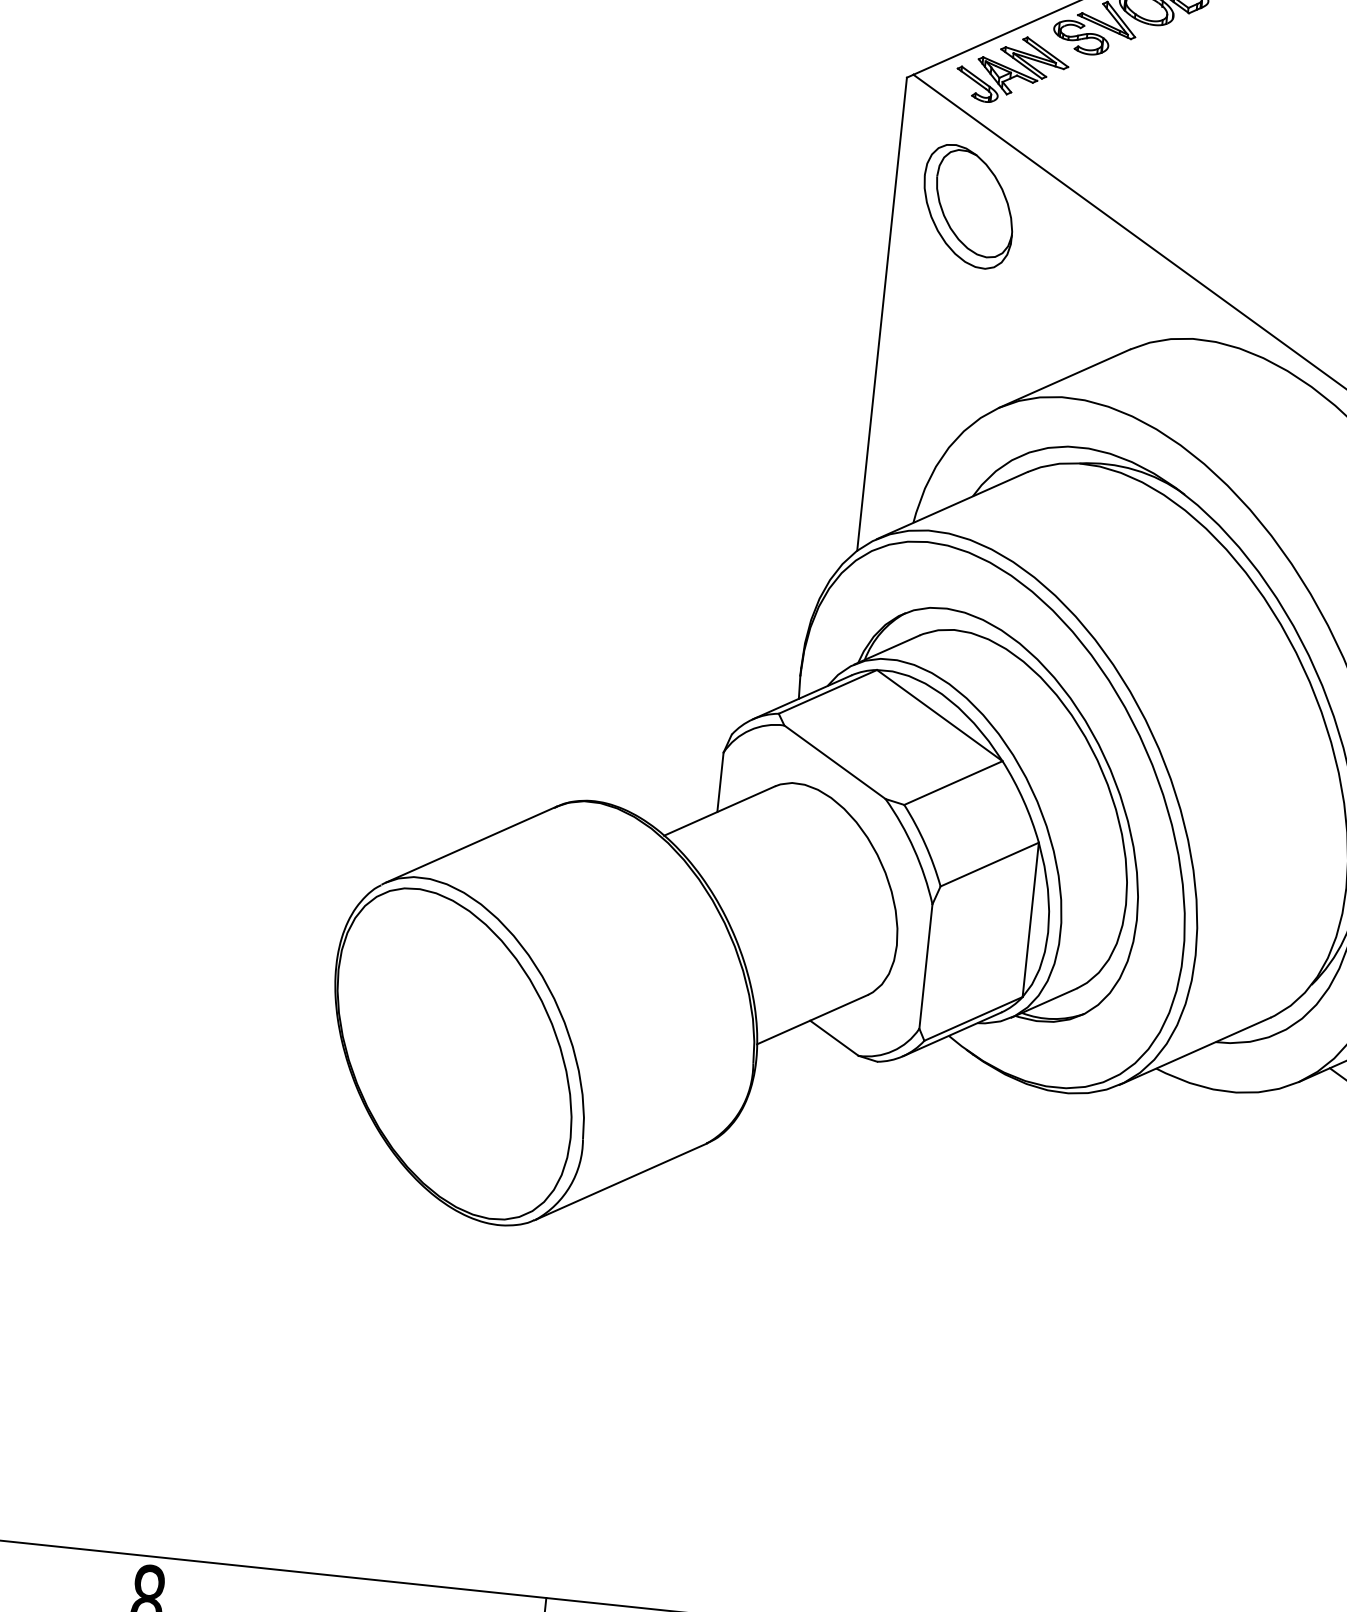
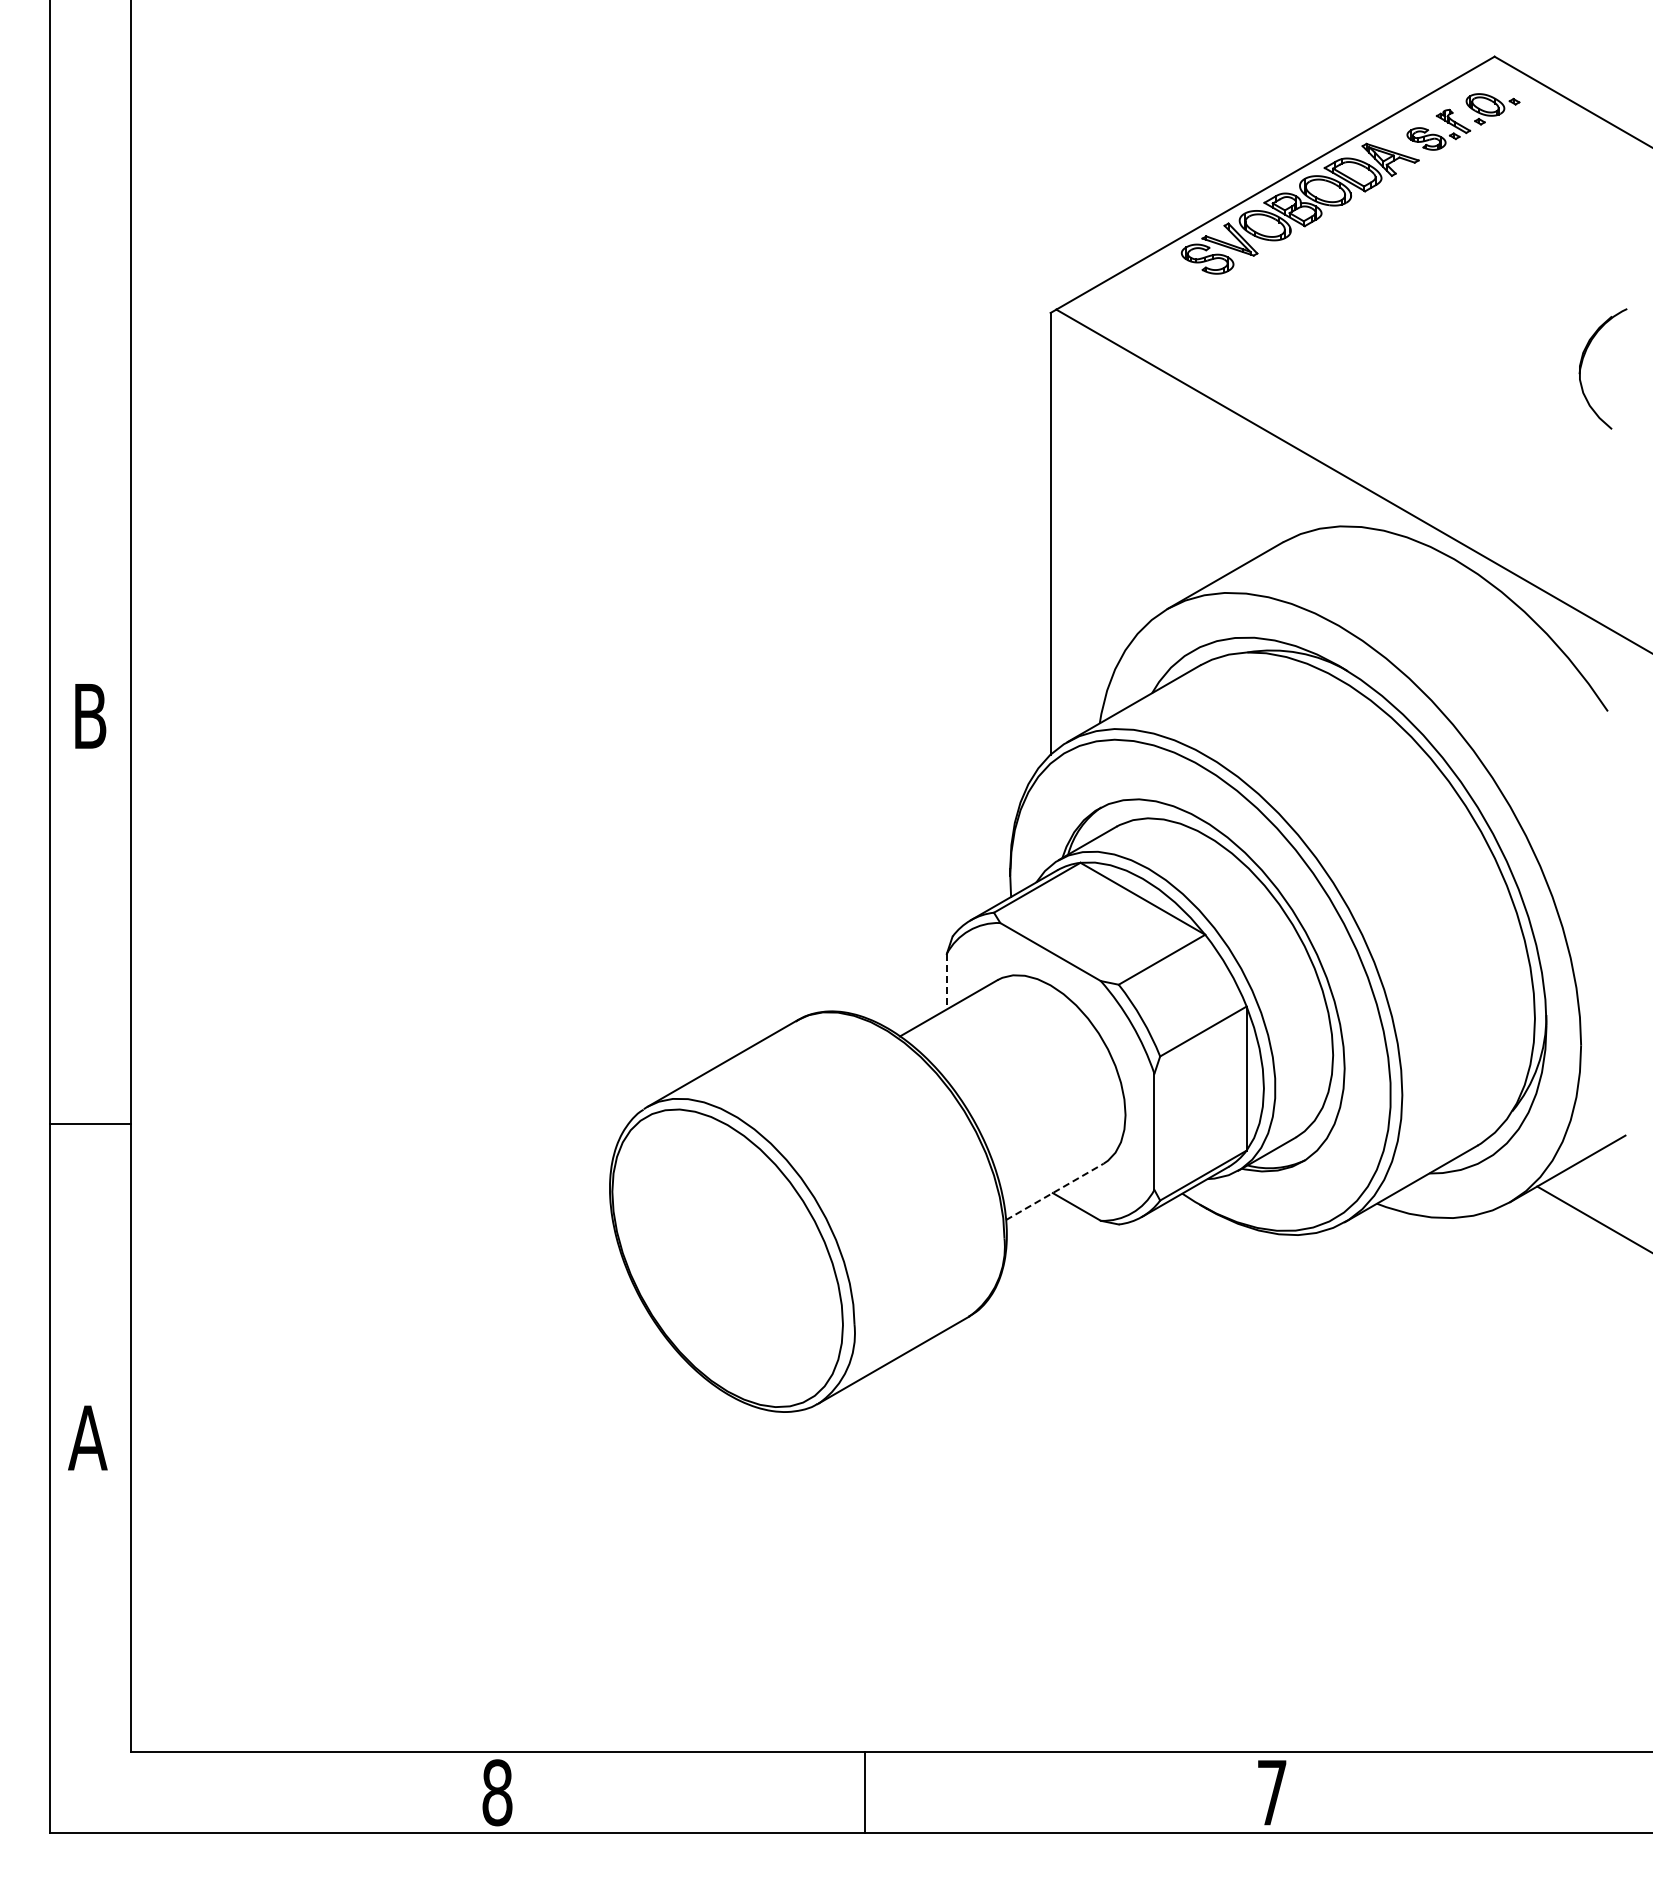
part: (1012, 69) -> (1147, 295), removed
part: (968, 205) -> (1119, 425), removed
line: (720, 782) -> (946, 981), solid -> dashed
line: (813, 1019) -> (1055, 1191), solid -> dashed

